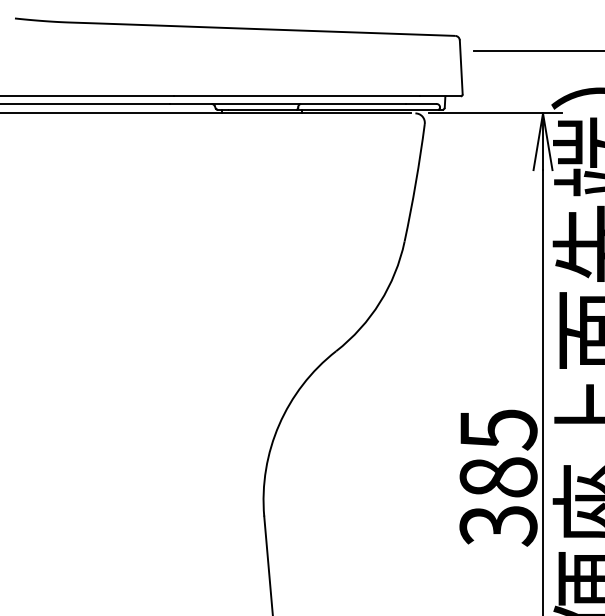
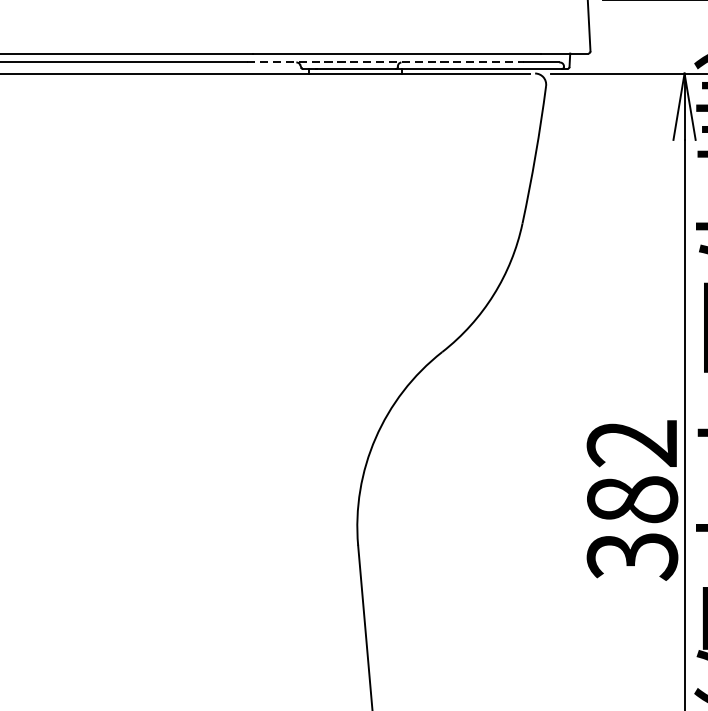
line: (288, 103) -> (386, 61), solid -> dashed
text: (498, 429) -> (632, 443), 385 -> 382

